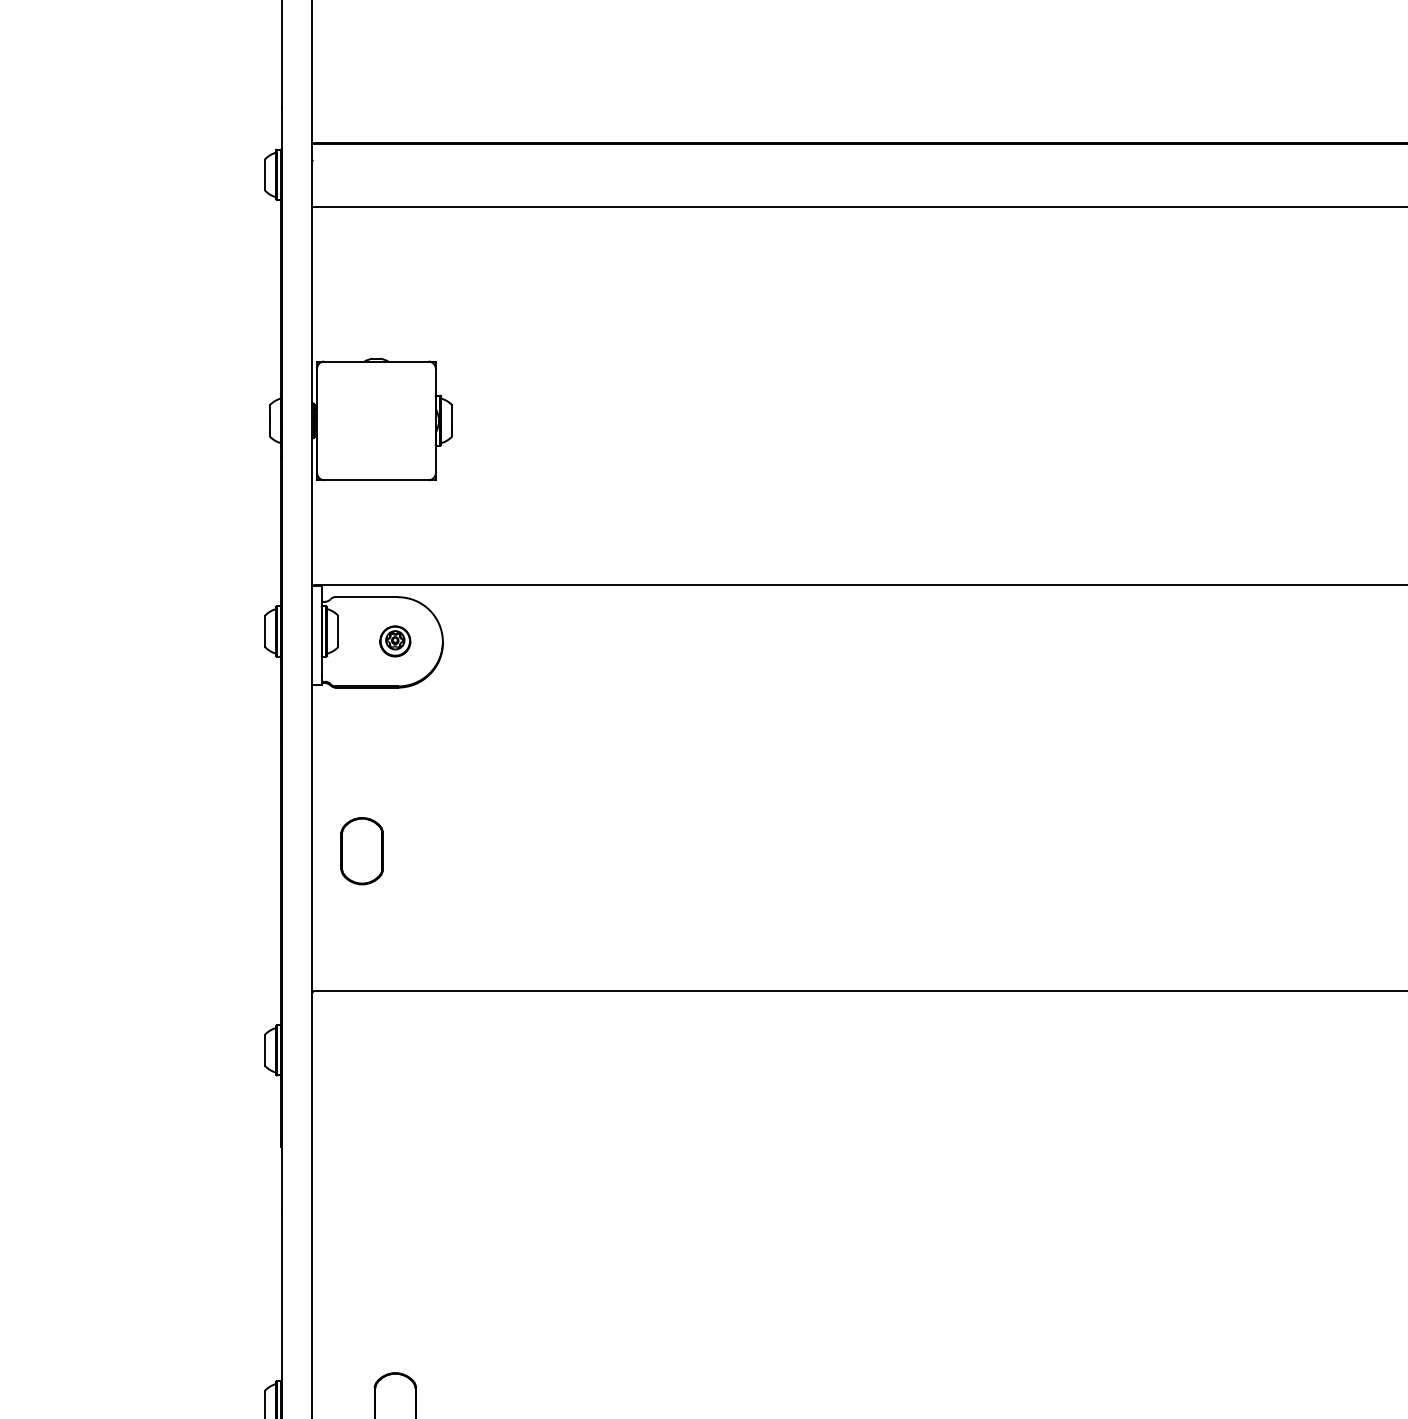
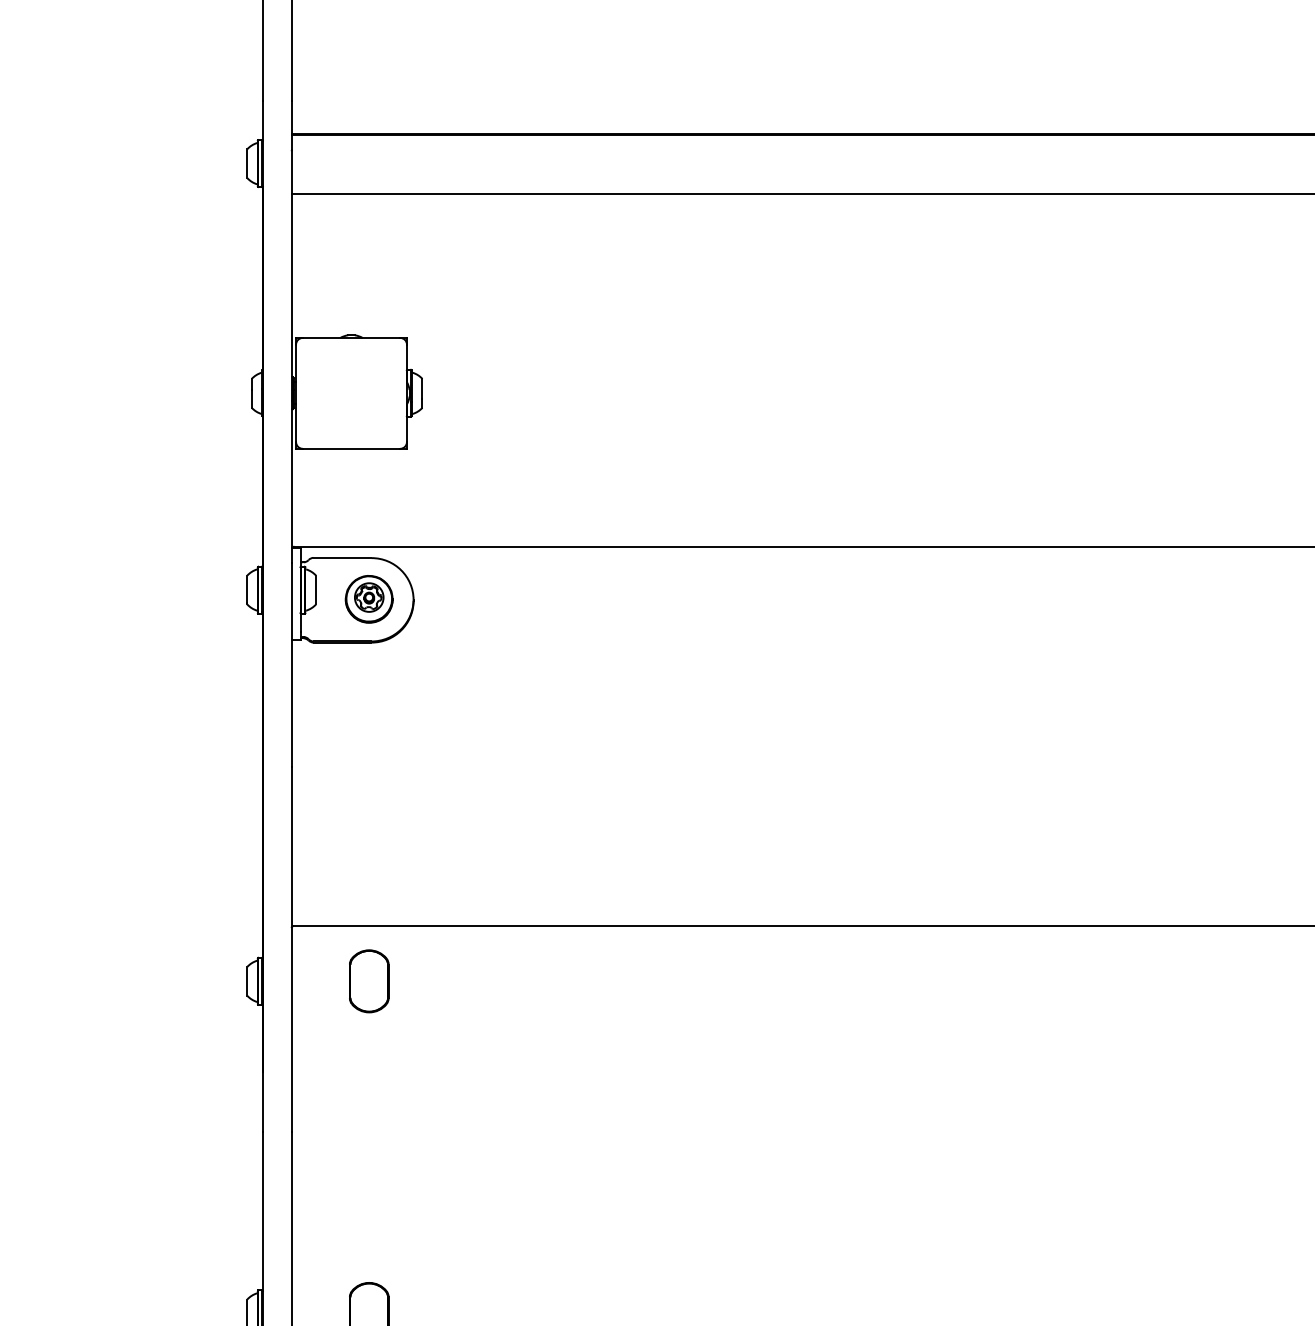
part: (394, 641) -> (368, 599), size x1.67
part: (362, 851) -> (369, 981), moved

